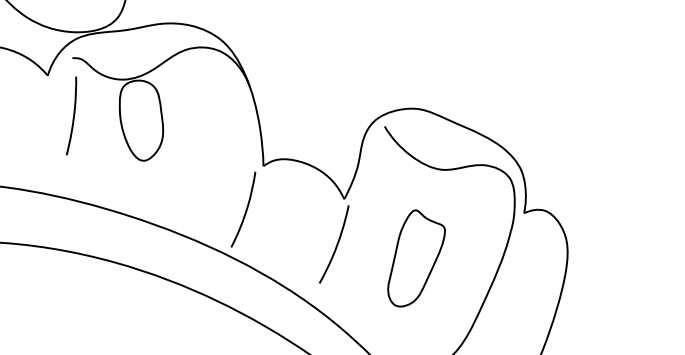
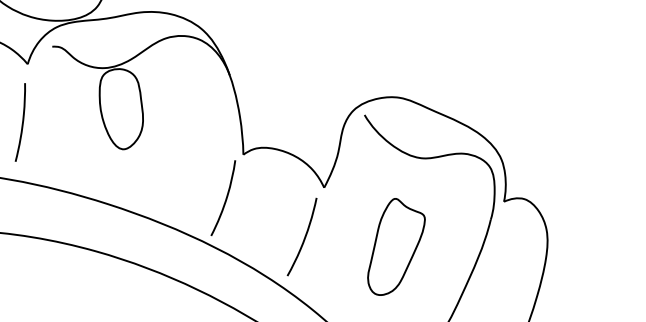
curve: (73, 115) -> (22, 122), moved
curve: (336, 244) -> (304, 237), moved

